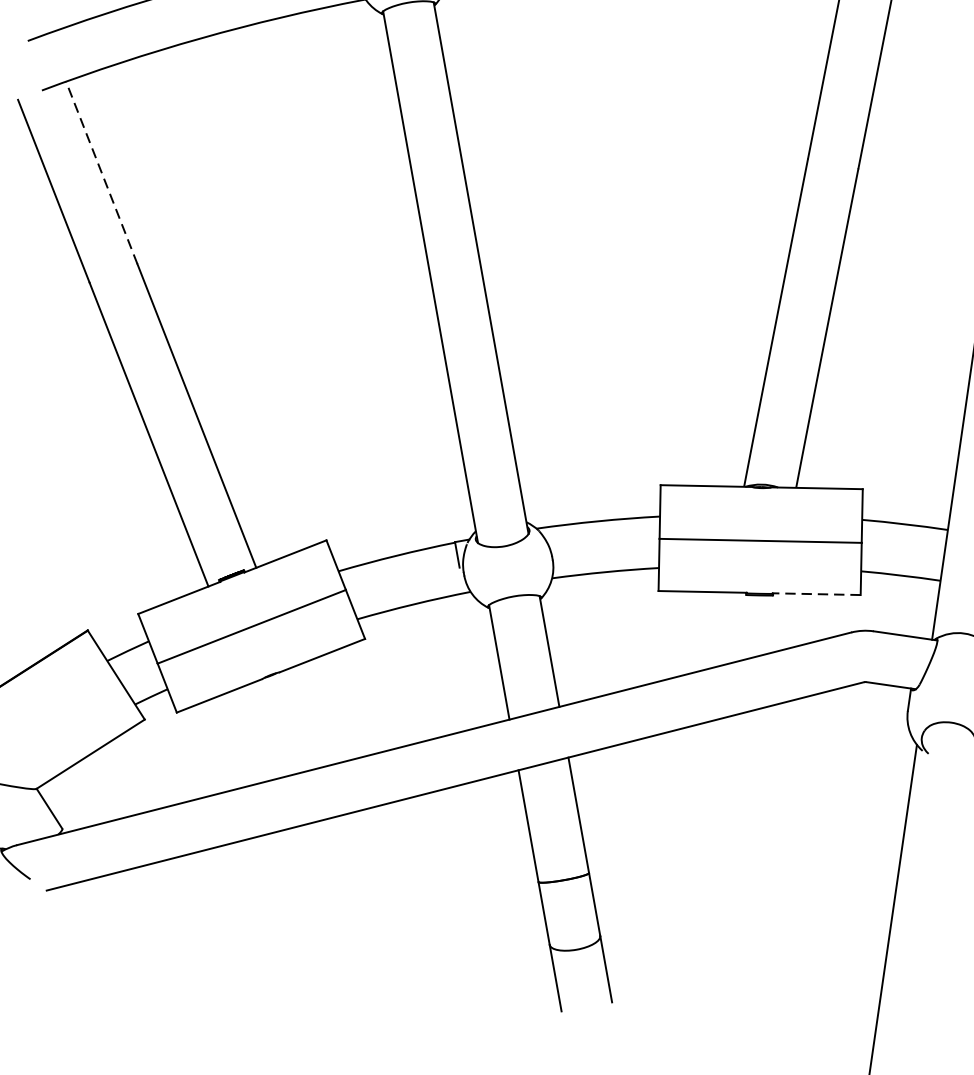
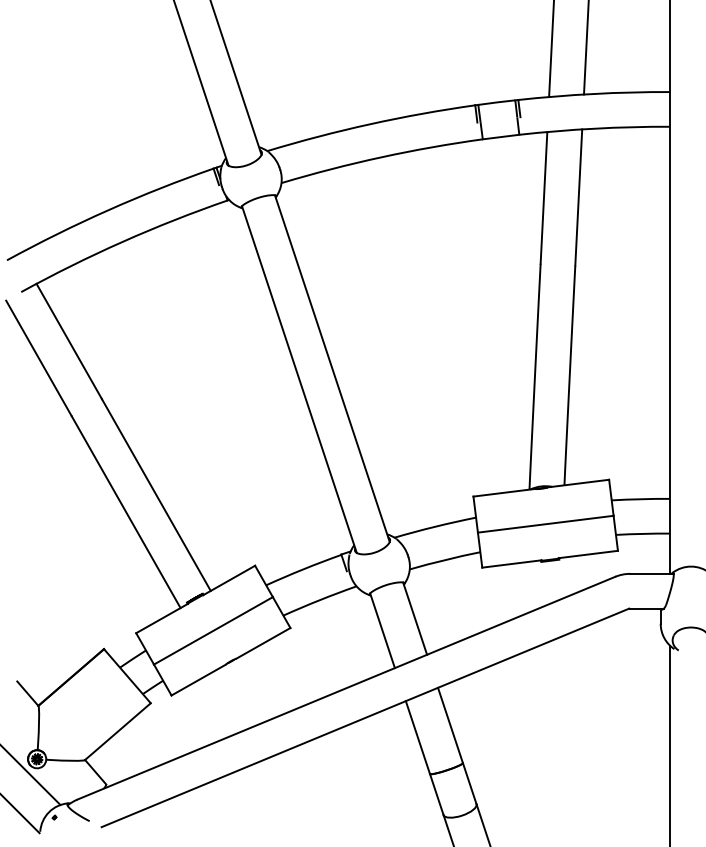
line: (102, 172) -> (69, 341), dashed -> solid
line: (816, 594) -> (588, 554), dashed -> solid

